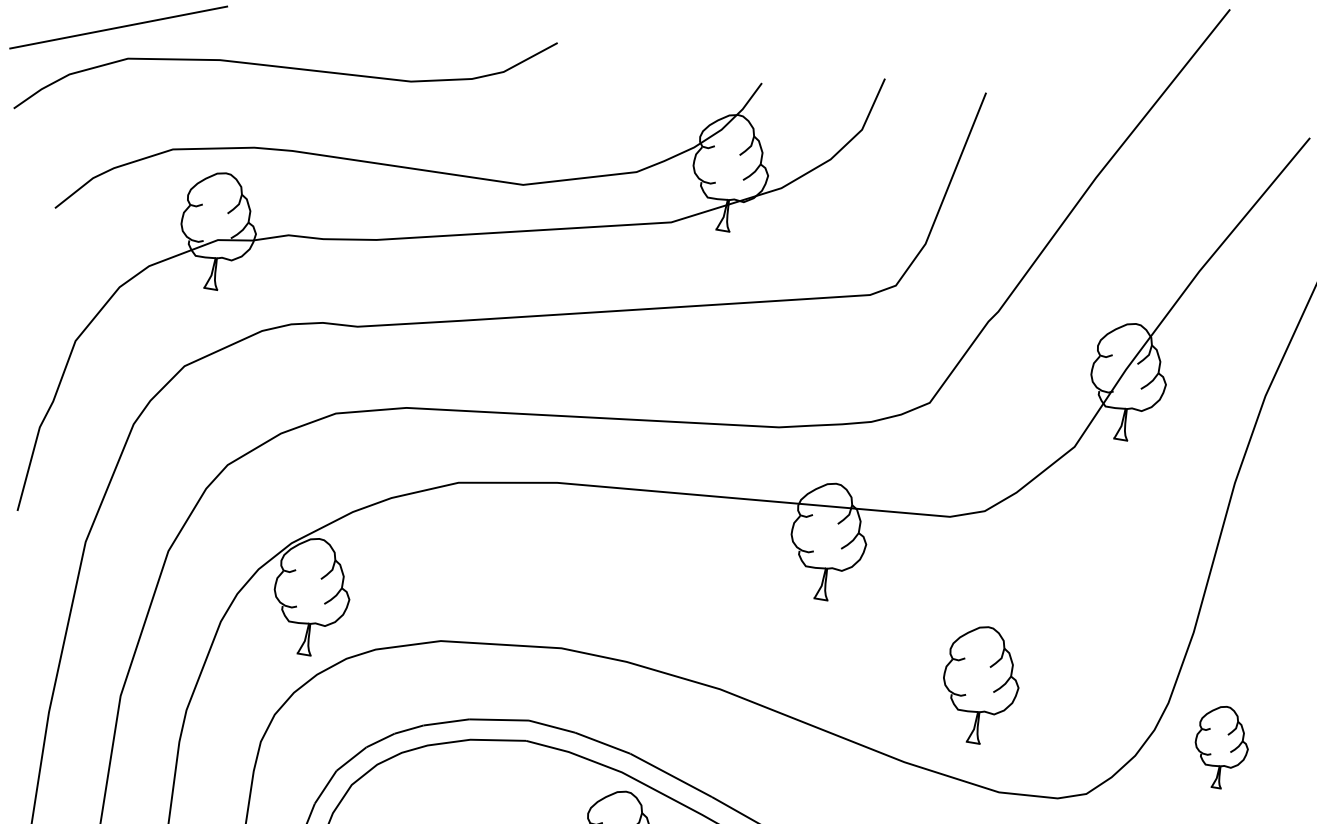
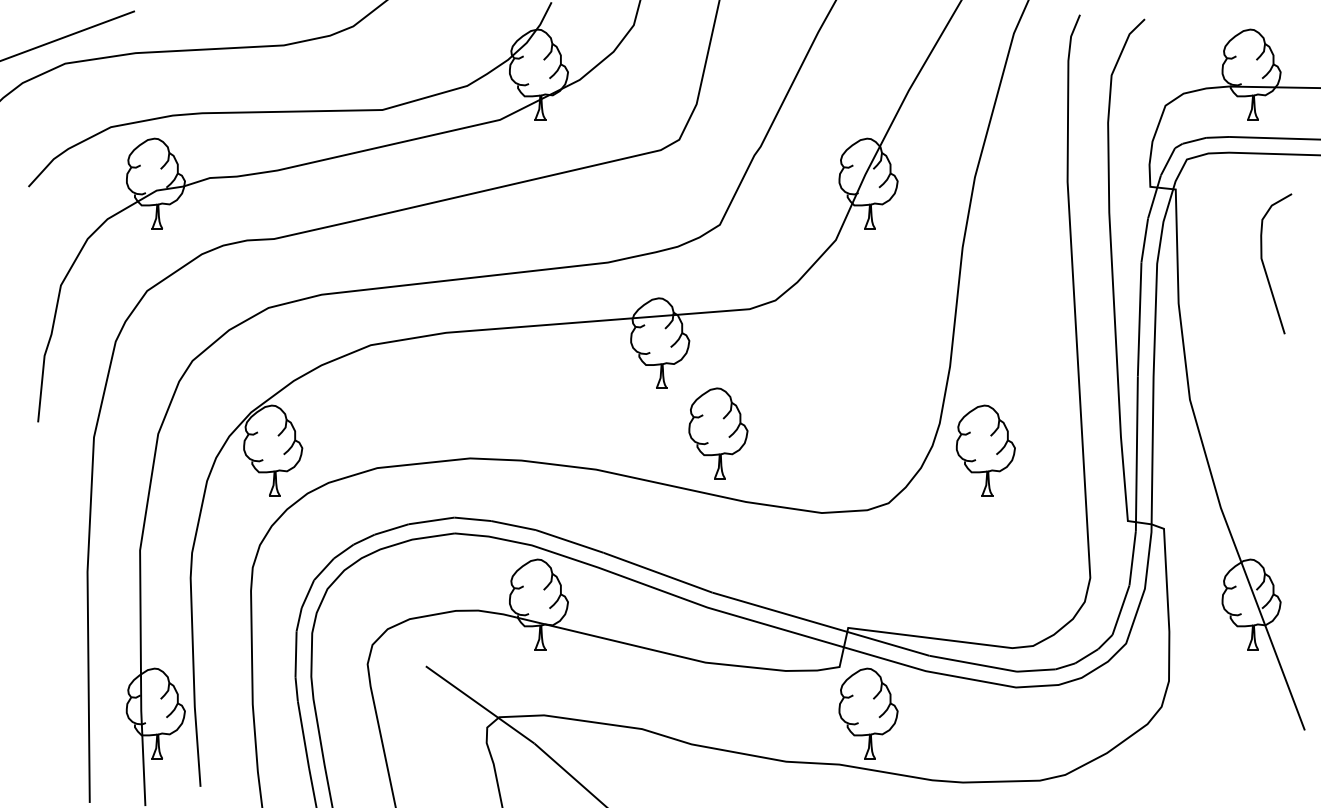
part: (980, 685) -> (718, 433), moved
part: (1221, 747) -> (985, 450), size x1.43

